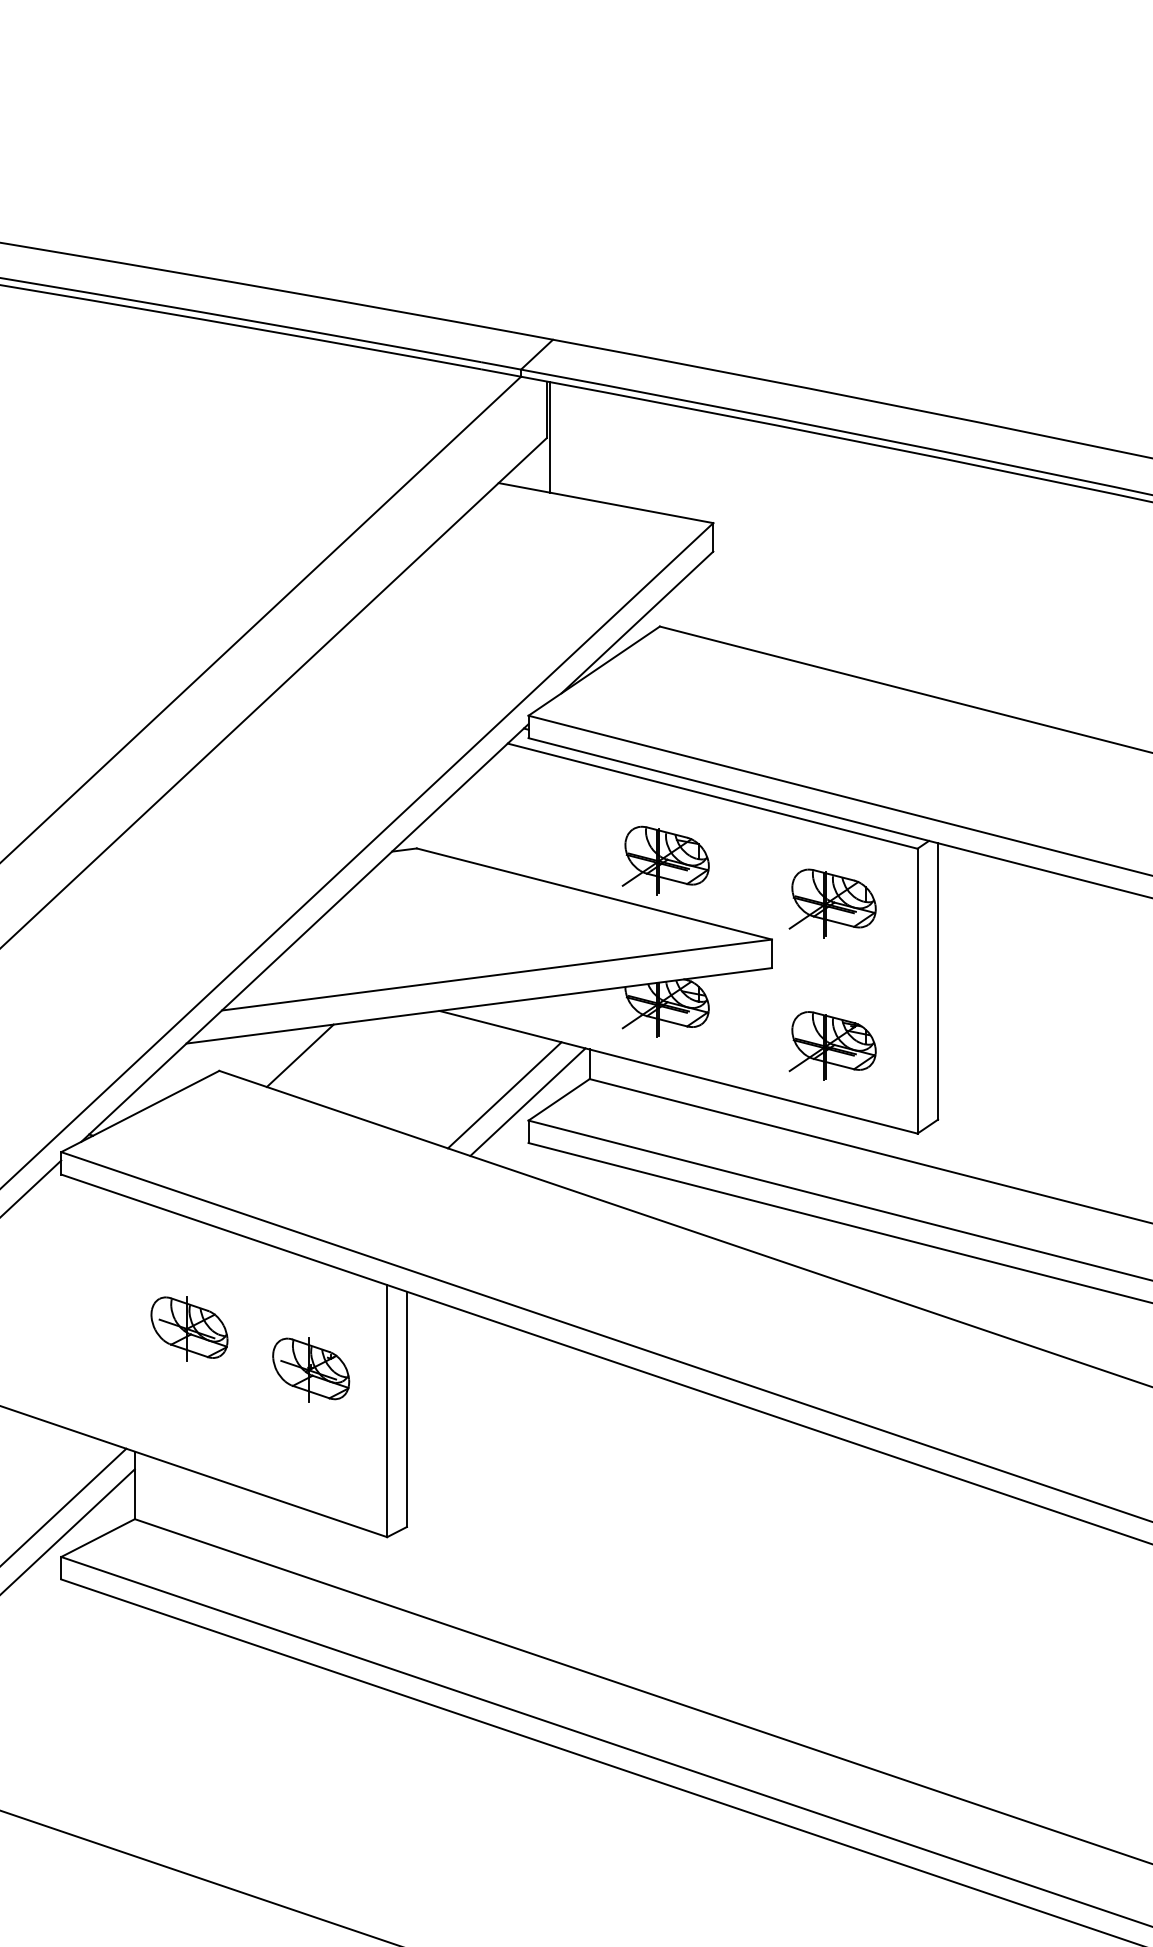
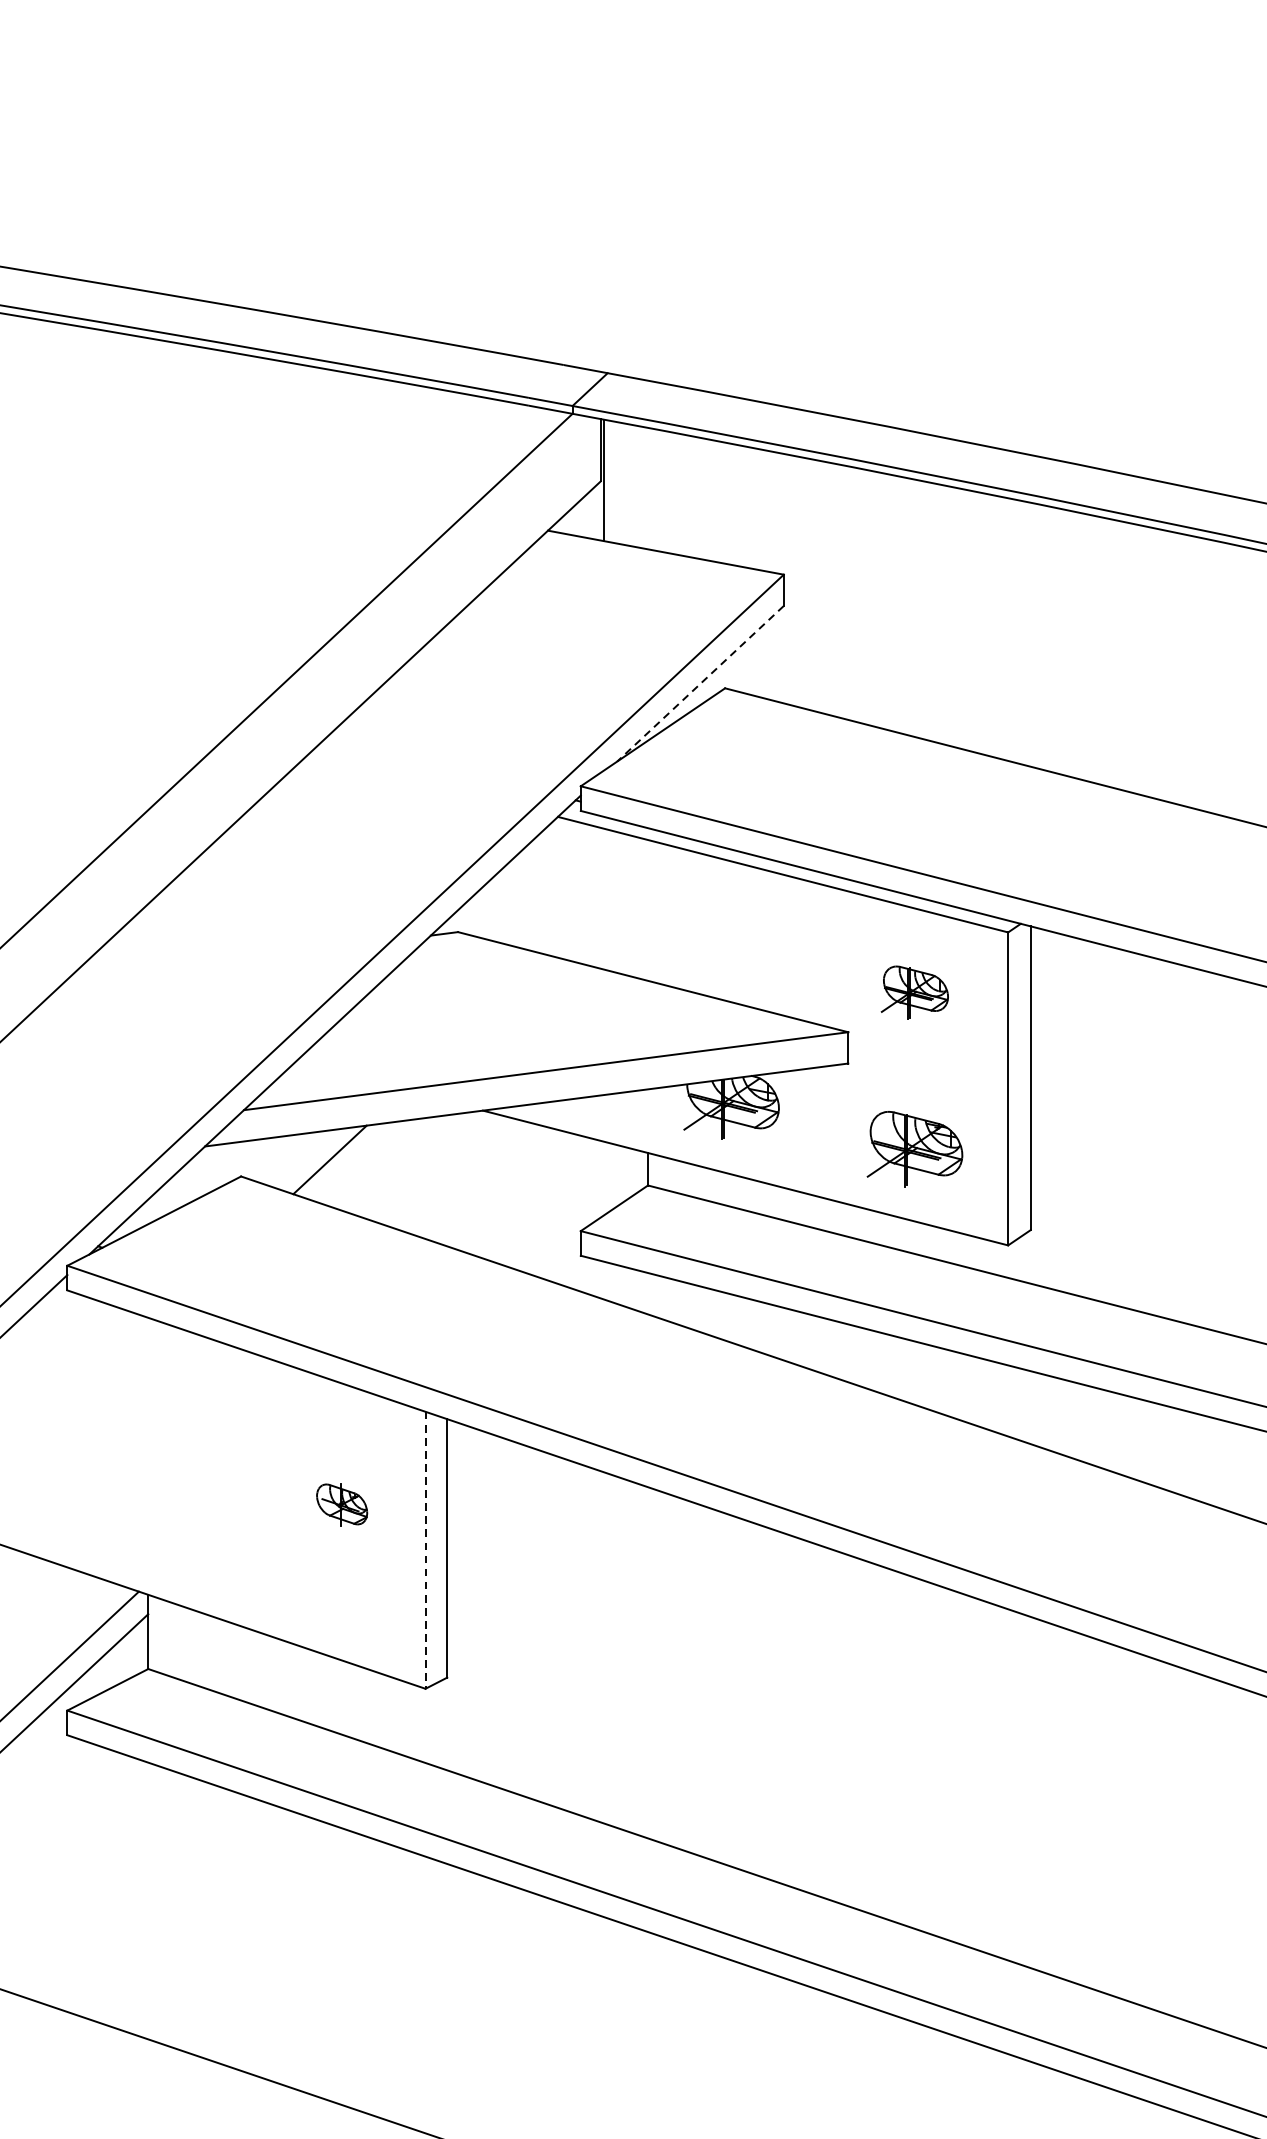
line: (637, 622) -> (700, 683), solid -> dashed
part: (665, 860) -> (731, 945), removed
part: (832, 903) -> (914, 992), size x0.7
line: (504, 1095) -> (554, 1203), removed
line: (527, 1101) -> (579, 1210), removed
part: (189, 1328) -> (208, 1459), removed
part: (311, 1369) -> (342, 1504), size x0.6
line: (387, 1411) -> (425, 1550), solid -> dashed

